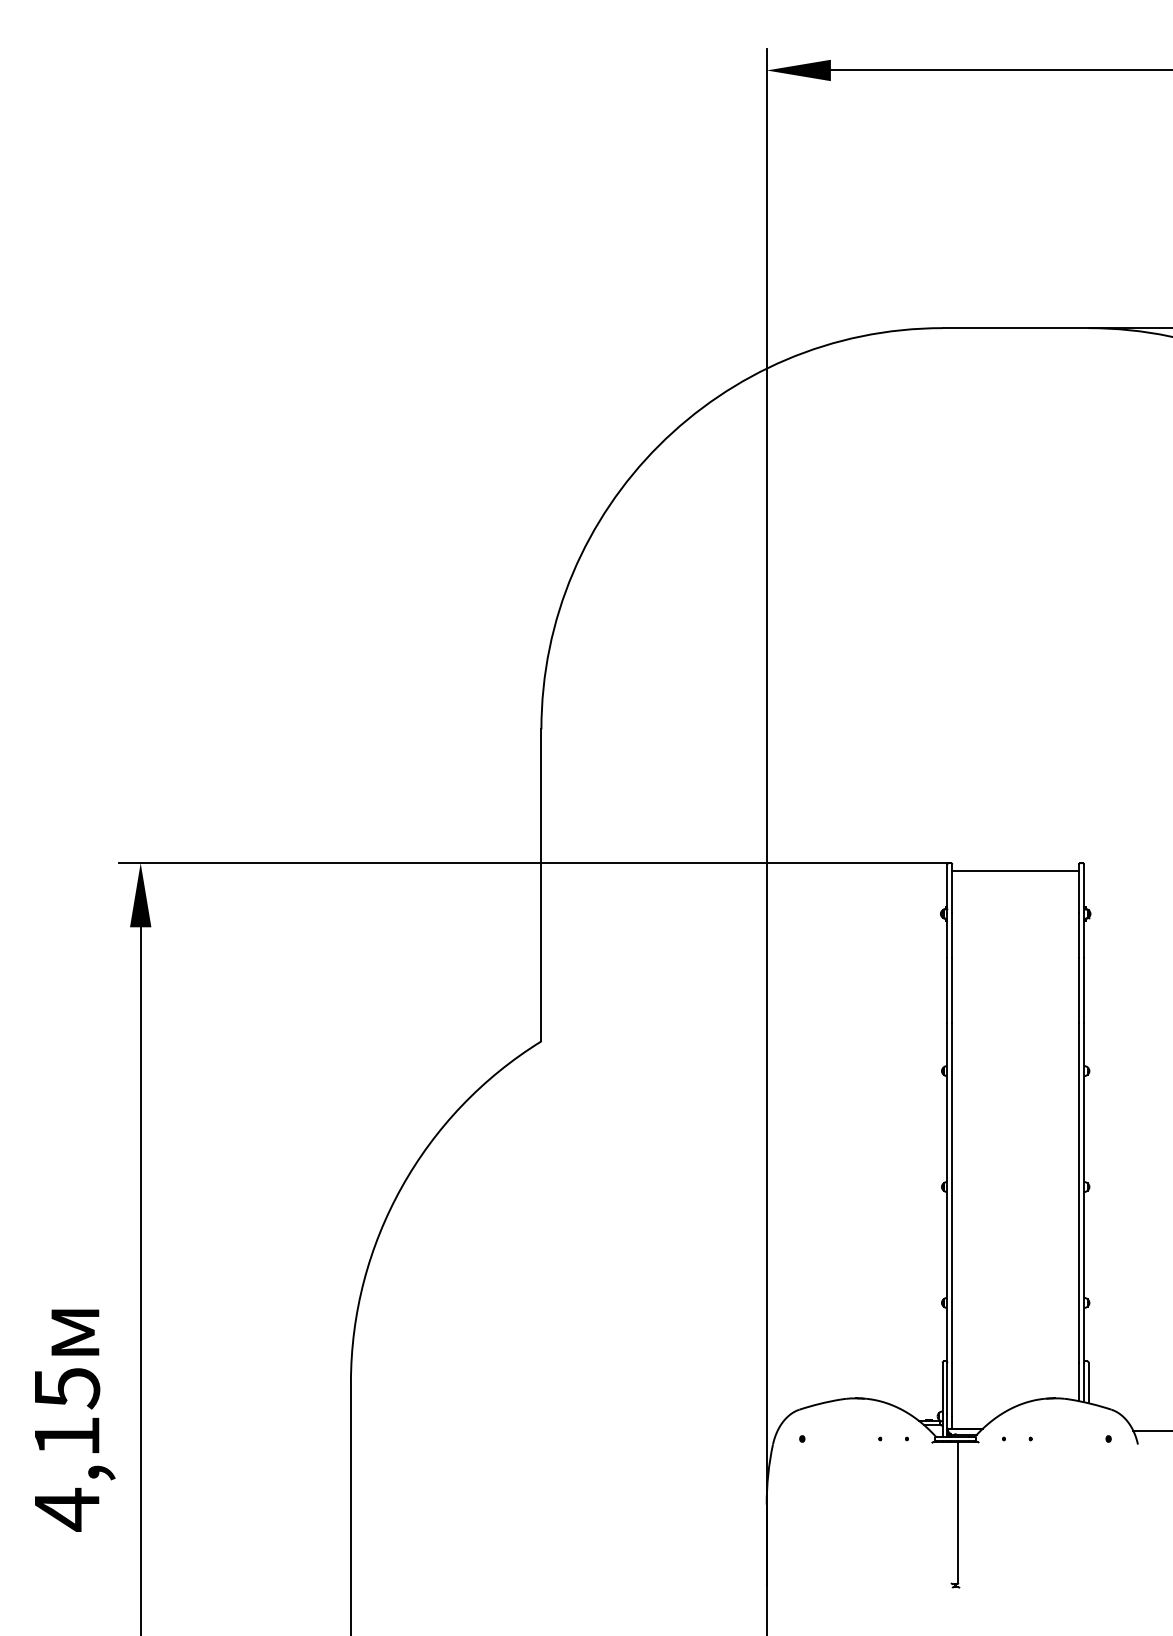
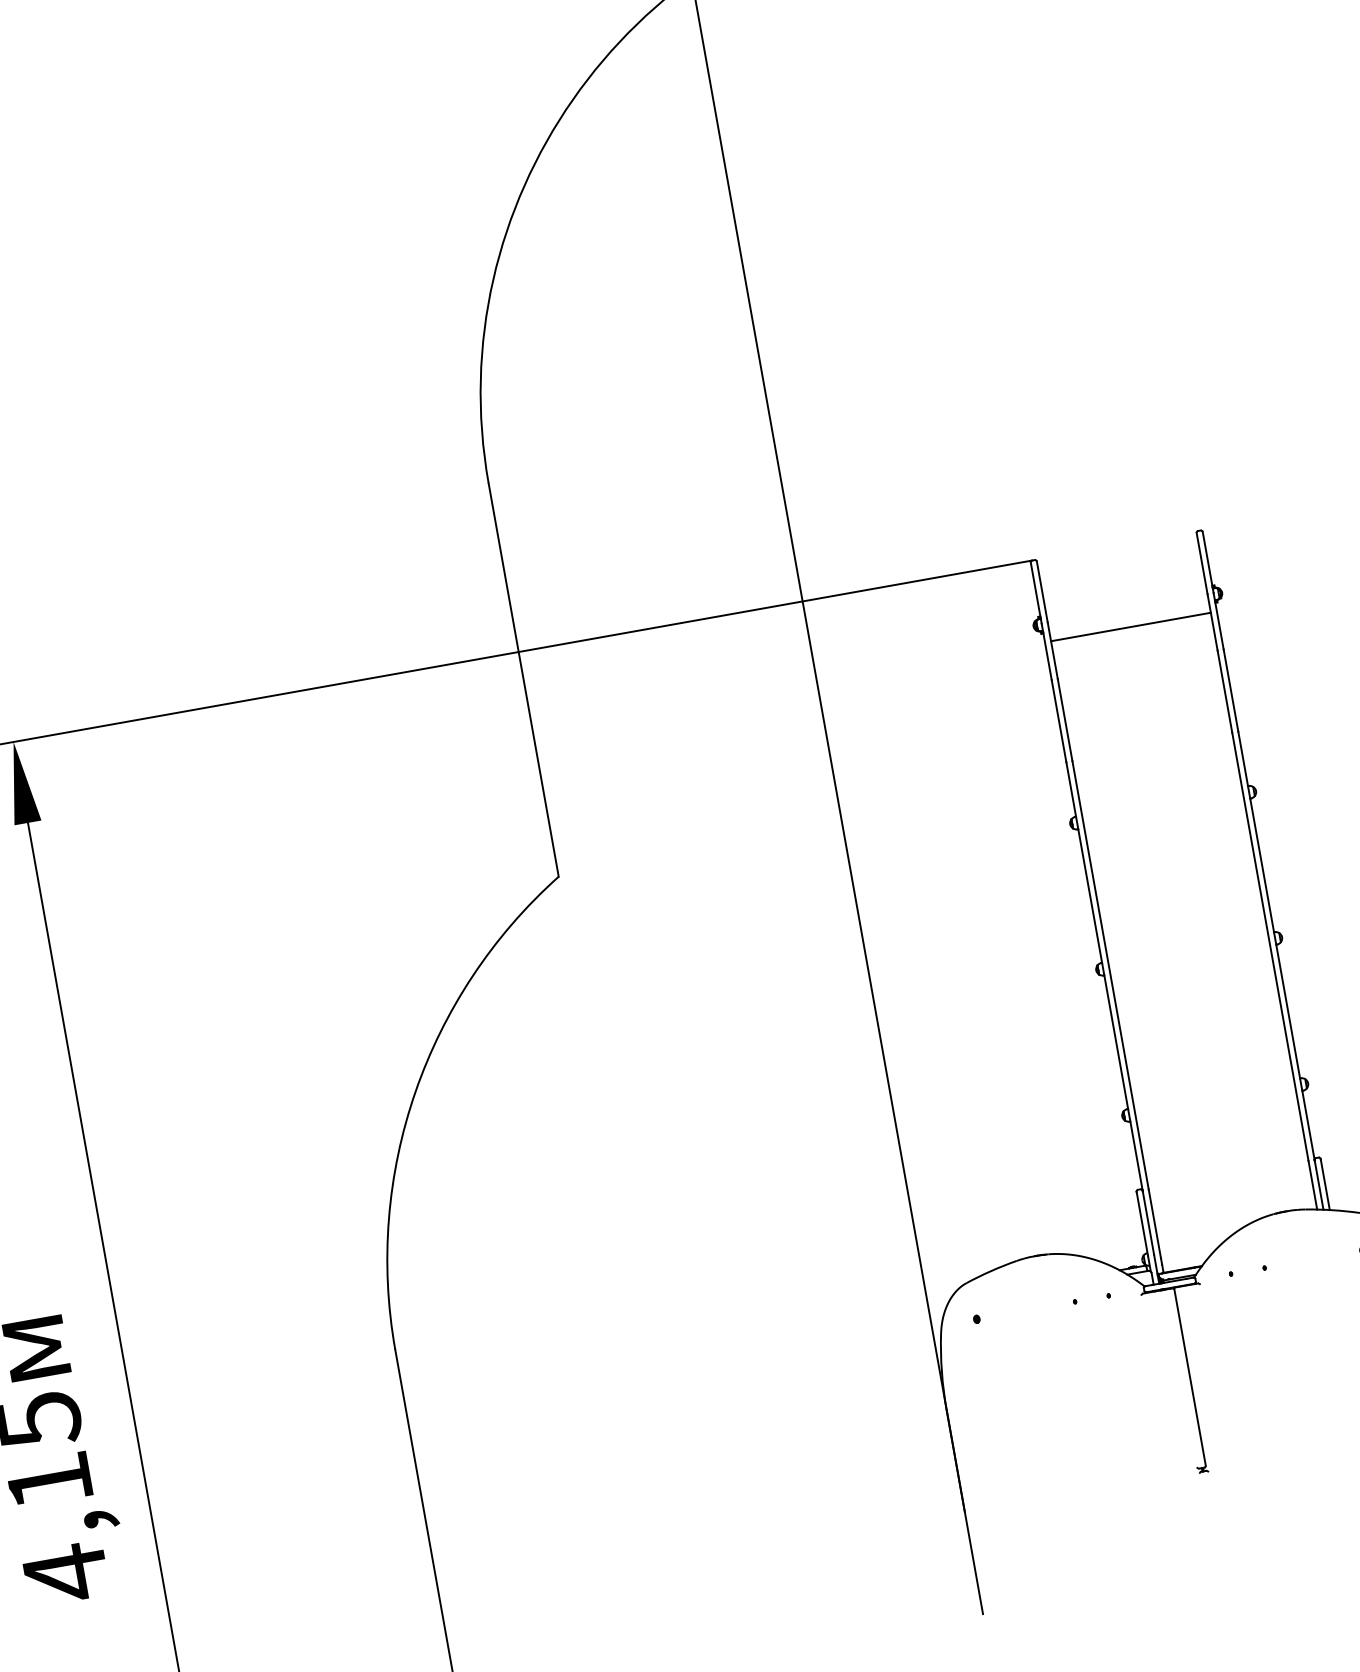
line: (1015, 870) -> (1130, 626), moved

